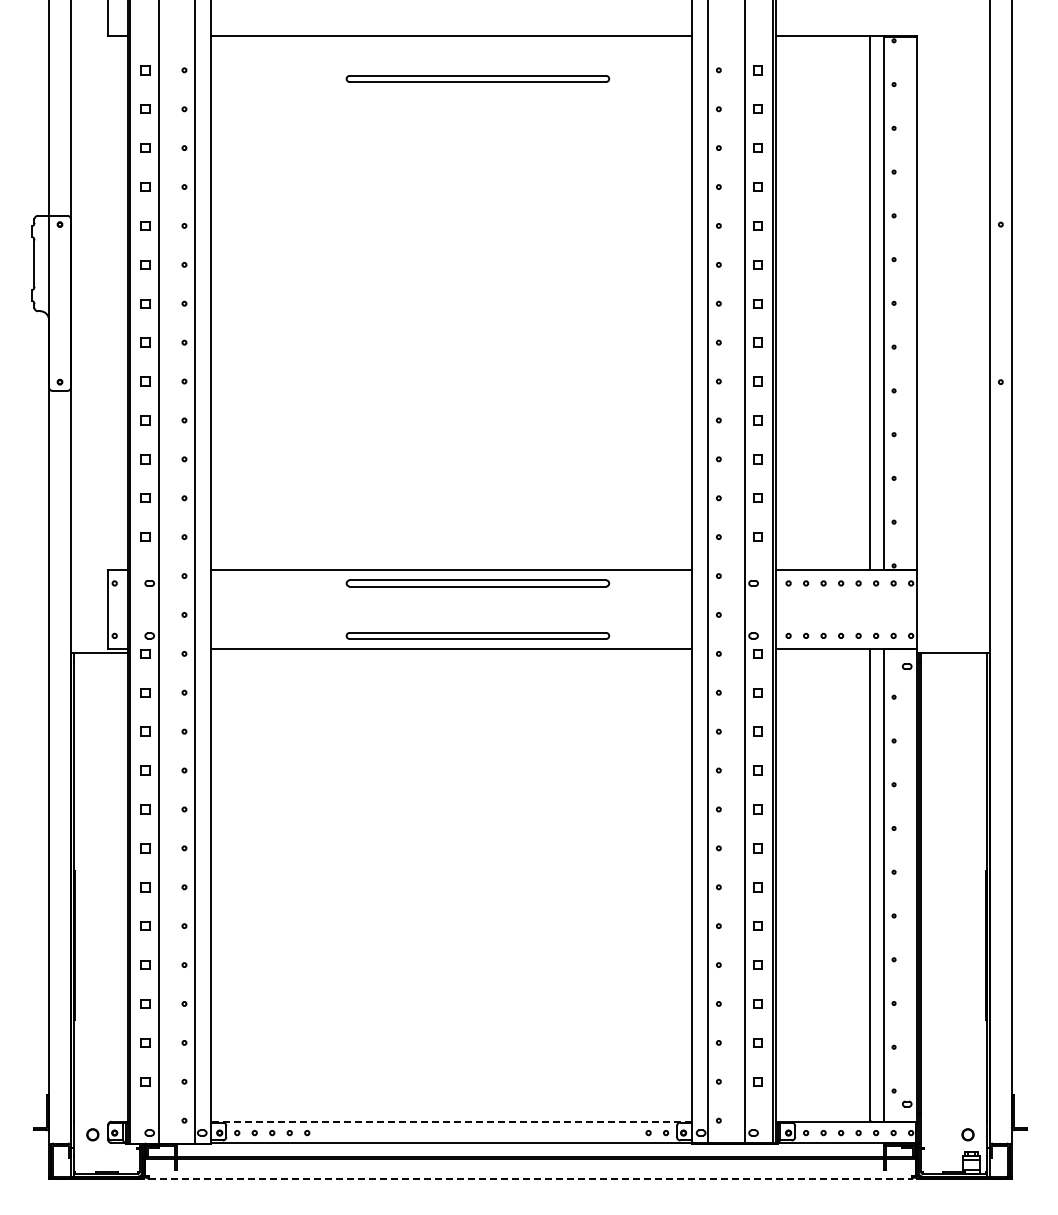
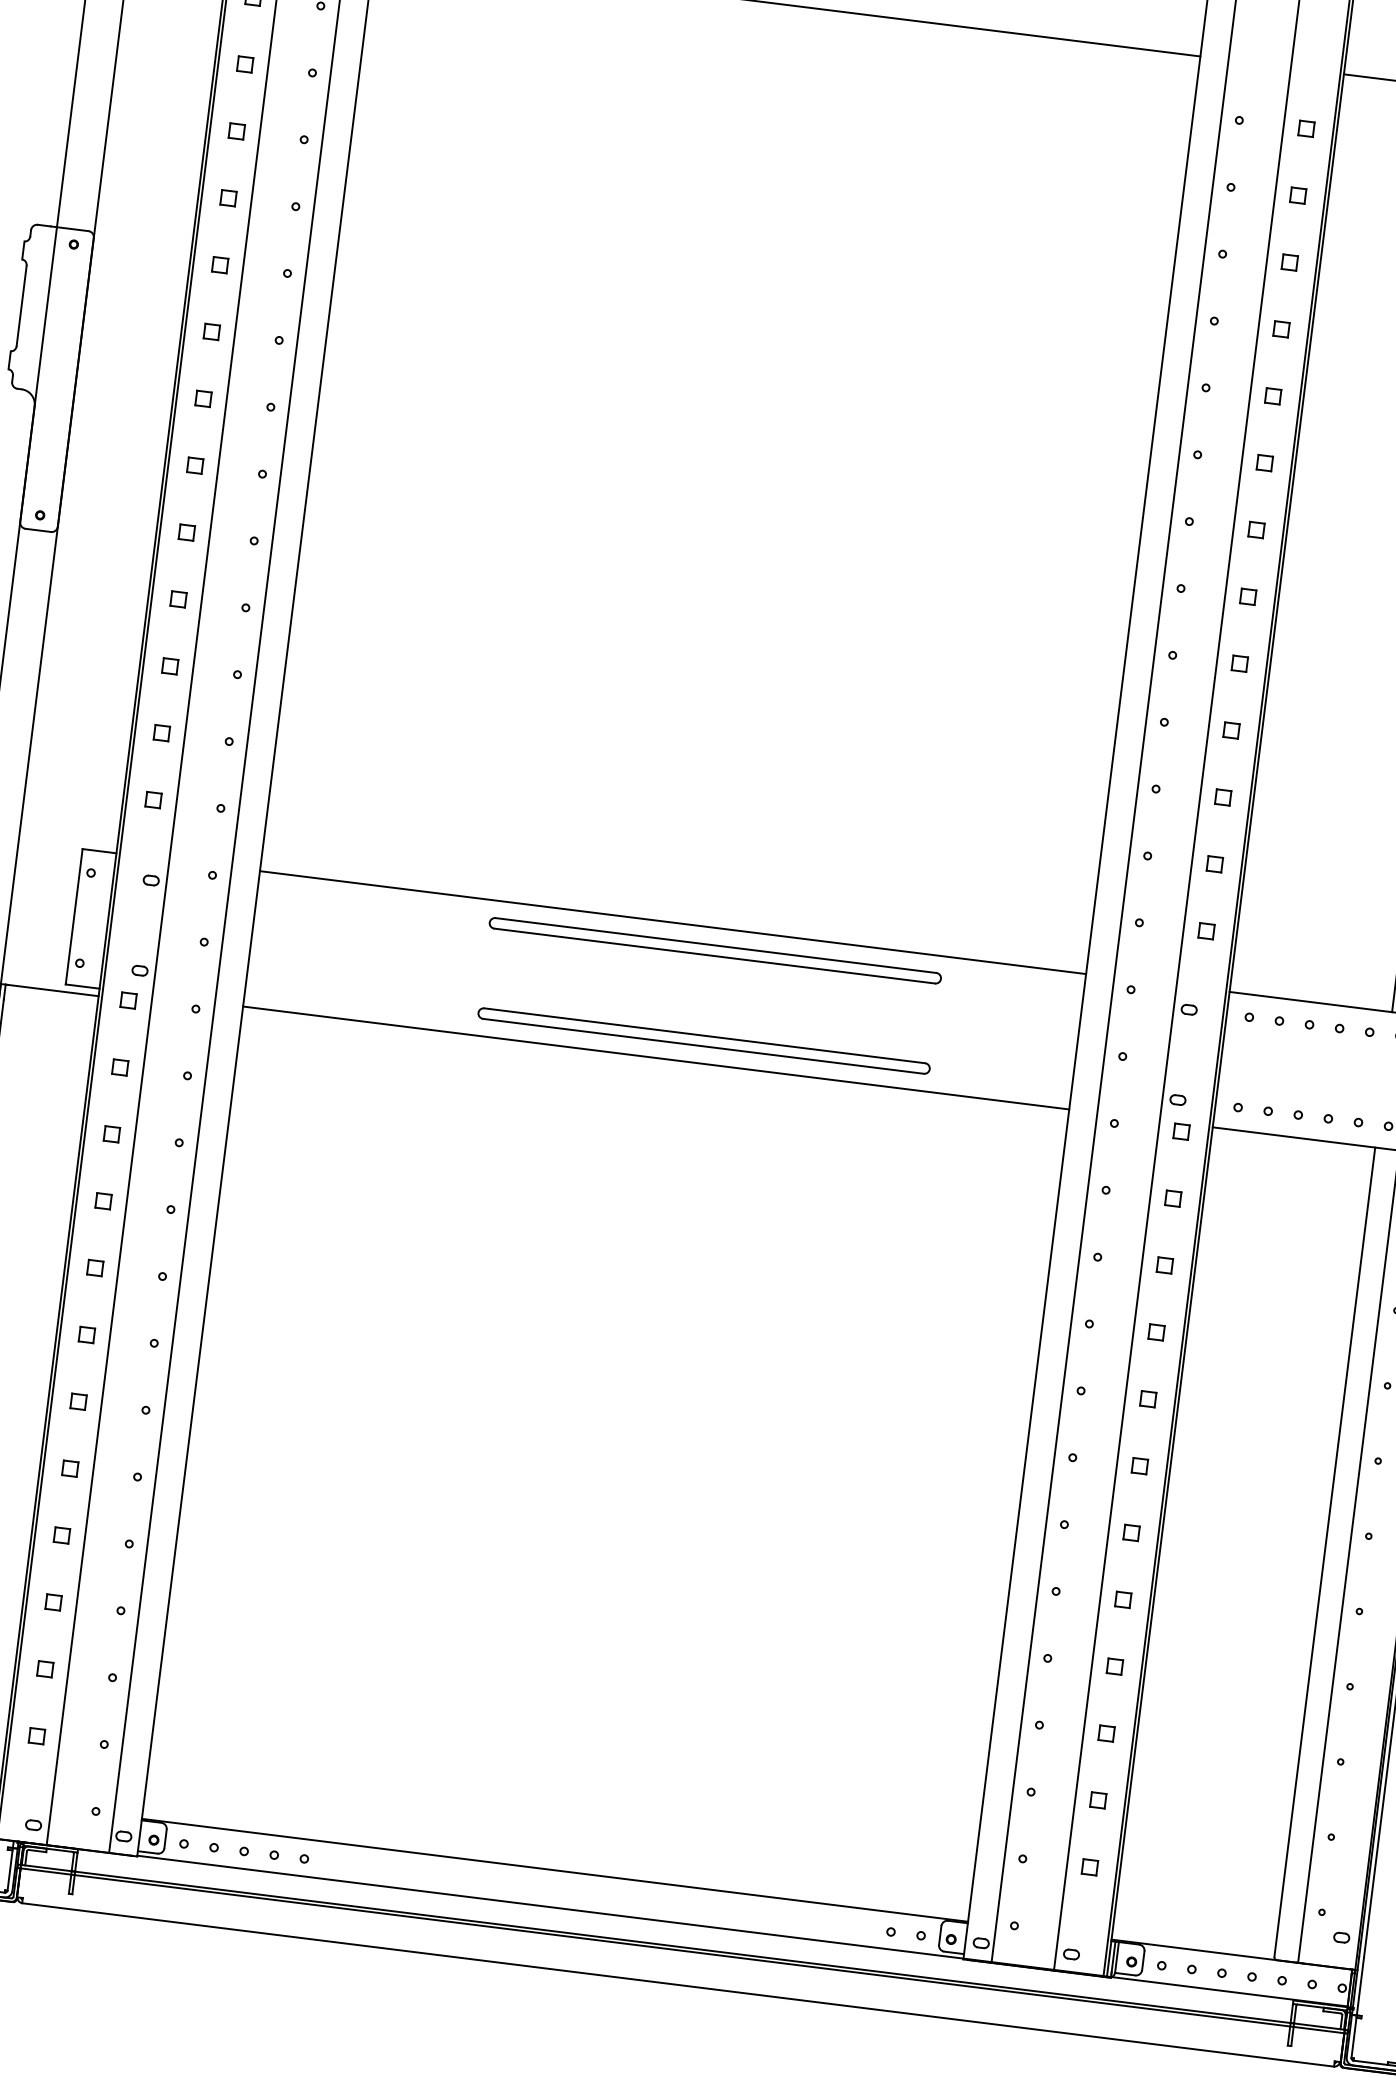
part: (477, 78) -> (822, 82), removed
line: (451, 1121) -> (554, 1869), dashed -> solid
line: (530, 1178) -> (678, 1984), dashed -> solid

